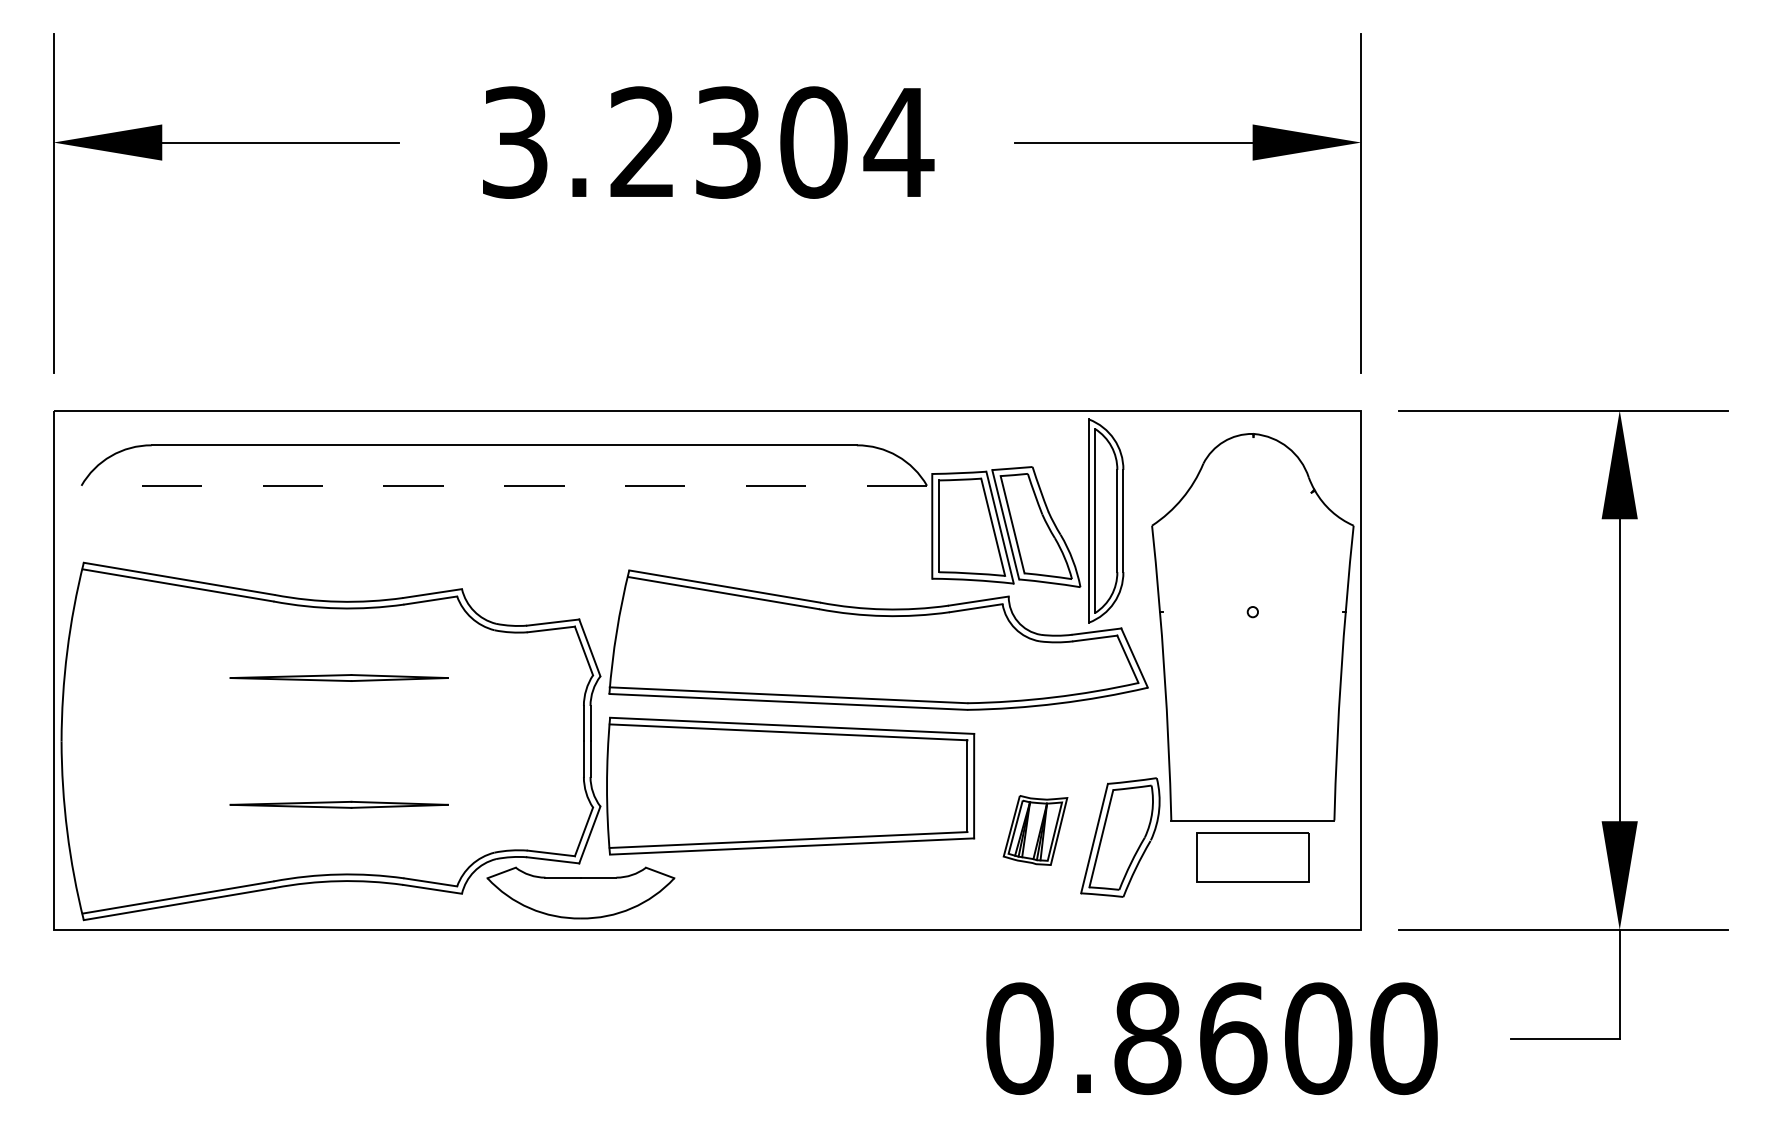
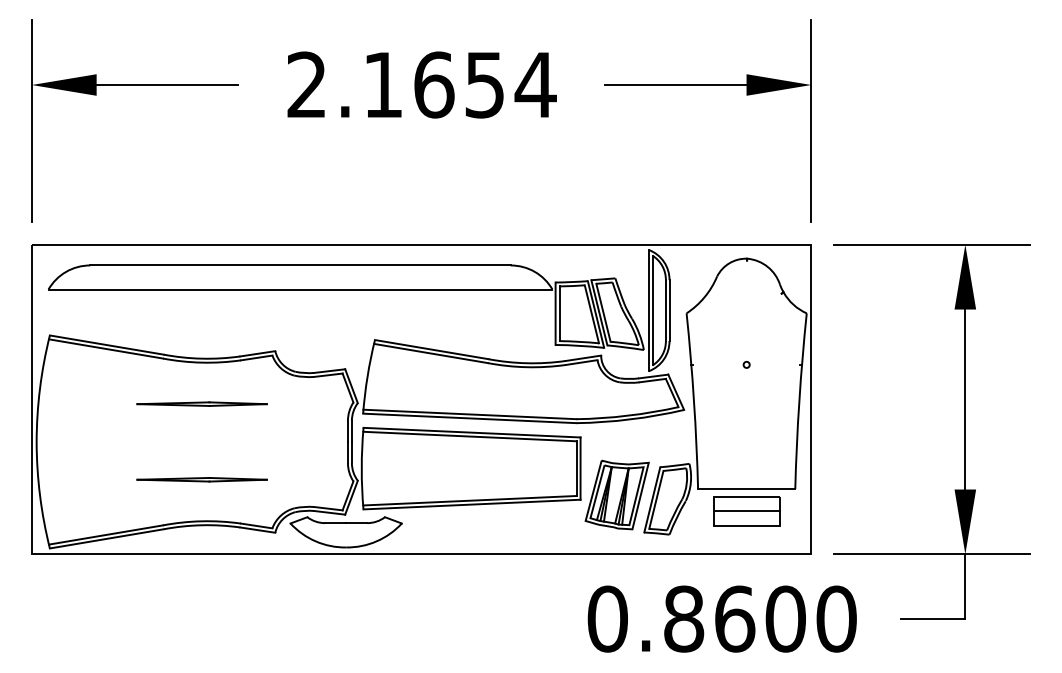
text: (665, 141) -> (396, 84), 3.2304 -> 2.1654
line: (504, 485) -> (300, 289), dashed -> solid
part: (1034, 829) -> (616, 494), size x1.67
line: (1252, 858) -> (746, 511), added

